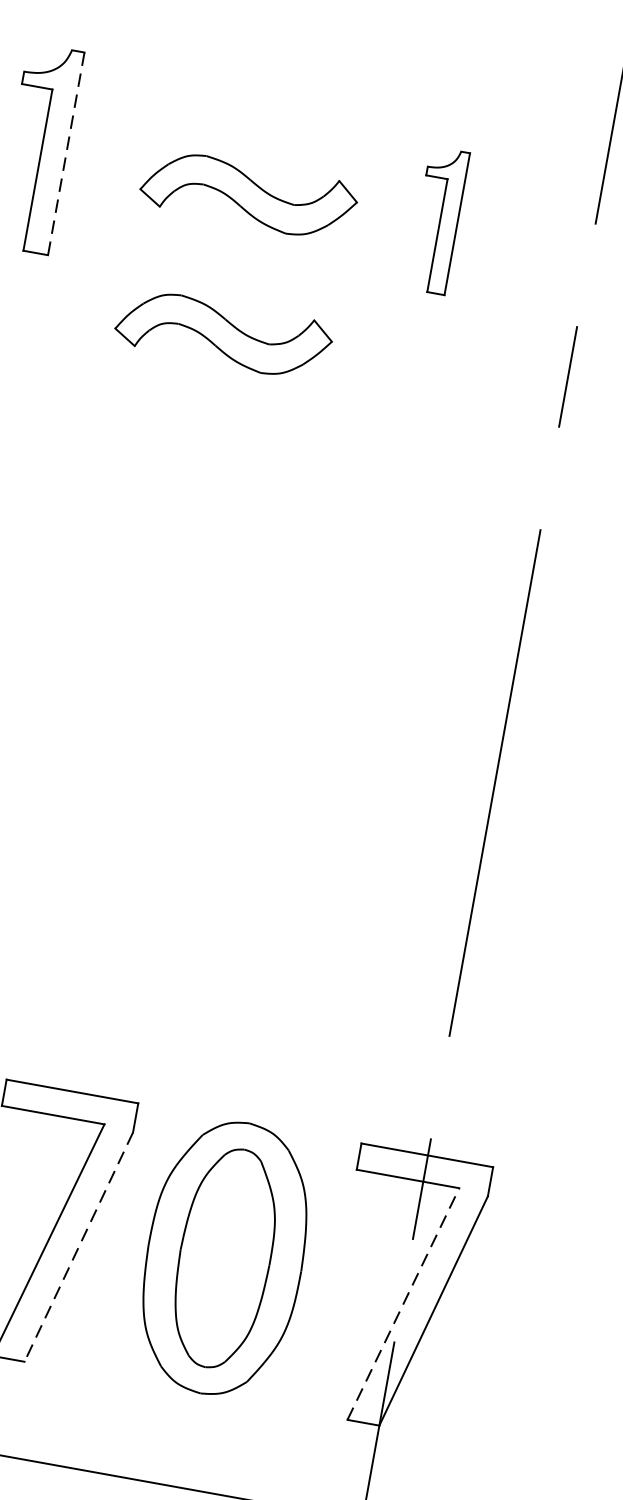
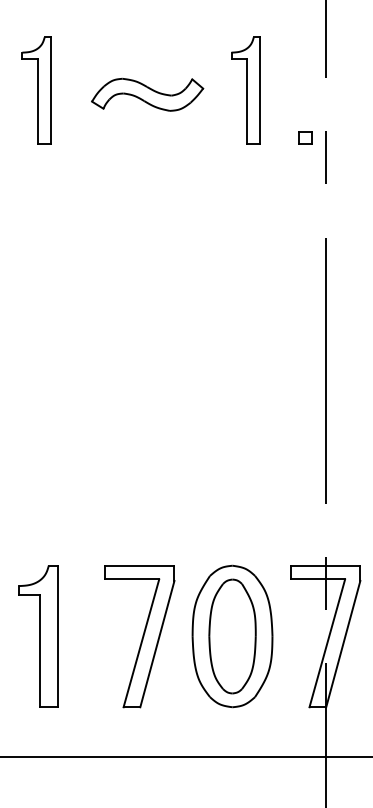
line: (66, 154) -> (51, 90), dashed -> solid
part: (437, 220) -> (245, 90), size x1.43
part: (535, 330) -> (305, 137), added
part: (223, 333) -> (147, 167), removed
line: (78, 1247) -> (157, 644), dashed -> solid
line: (404, 1302) -> (327, 642), dashed -> solid

